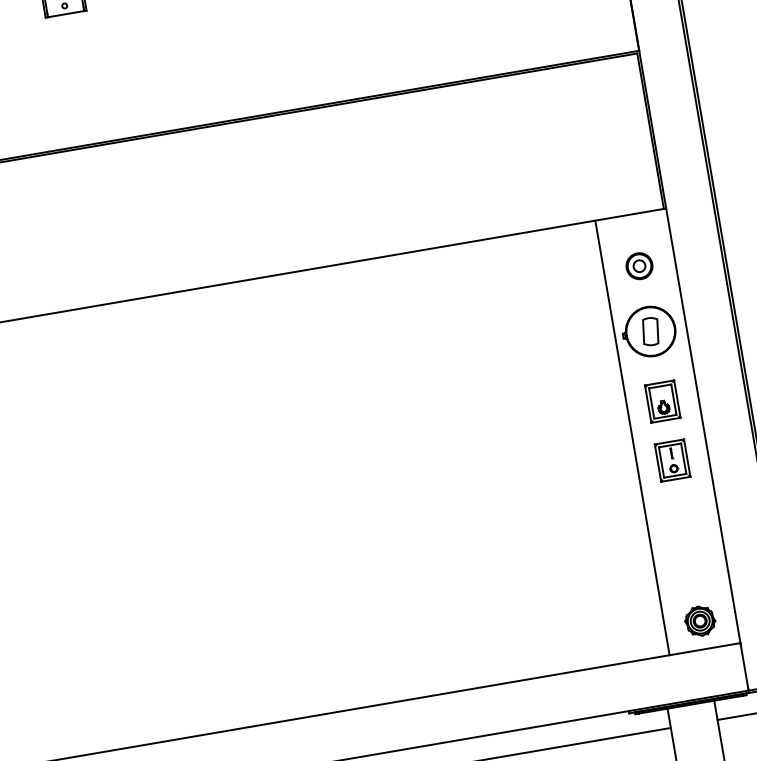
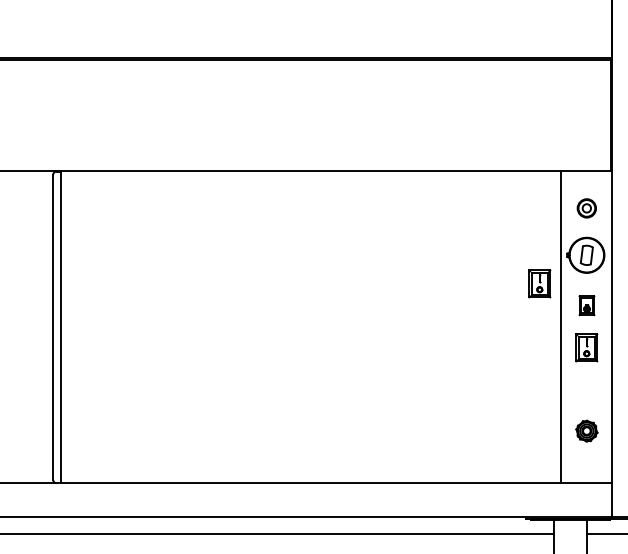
part: (591, 382) -> (539, 283), added
part: (662, 401) -> (586, 305), size x0.7
part: (699, 620) -> (586, 430), moved

